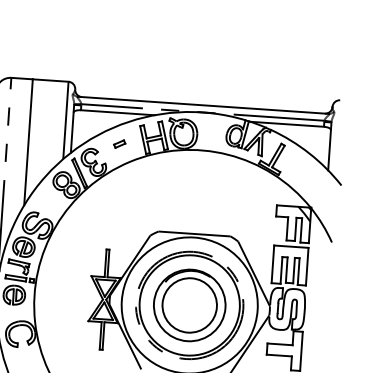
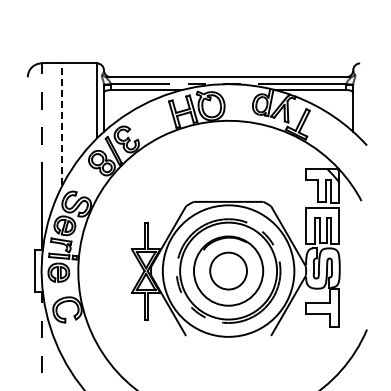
line: (28, 141) -> (62, 123), solid -> dashed
part: (119, 144) -> (150, 120), removed
circle: (189, 304) -> (228, 270), size x0.7

